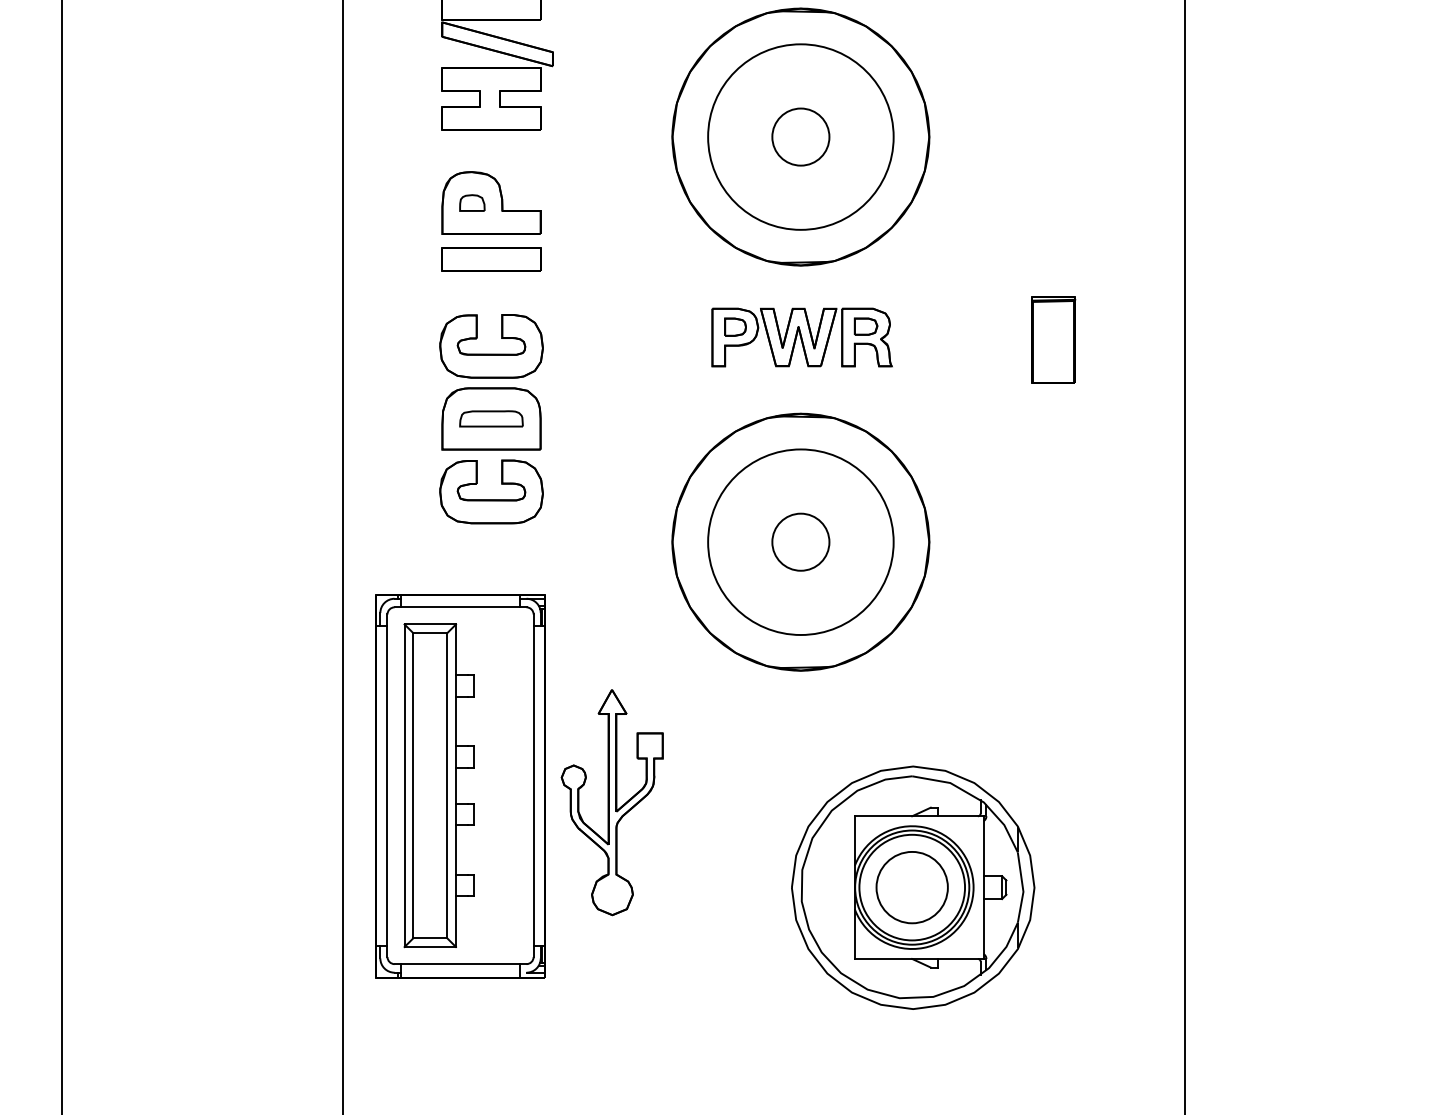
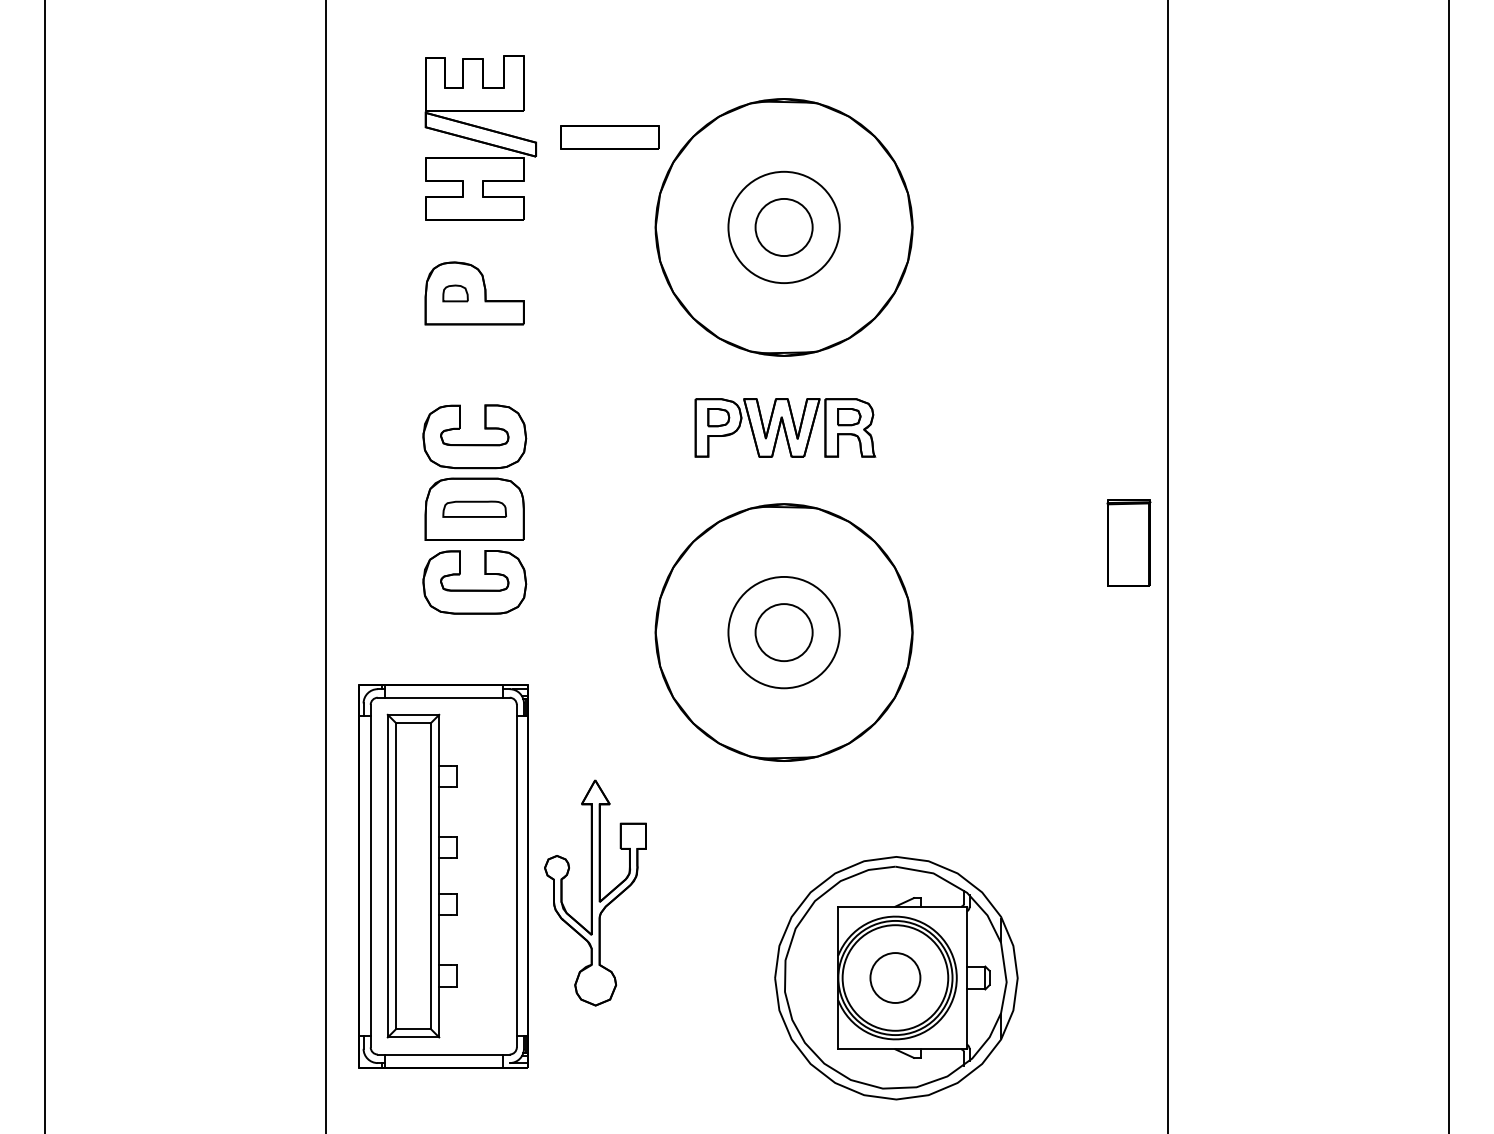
circle: (800, 137) -> (783, 227), size x0.6
part: (491, 259) -> (609, 137), moved
part: (1053, 340) -> (1128, 542), moved
circle: (800, 542) -> (783, 632), size x0.6
circle: (912, 887) -> (895, 977), size x0.7

